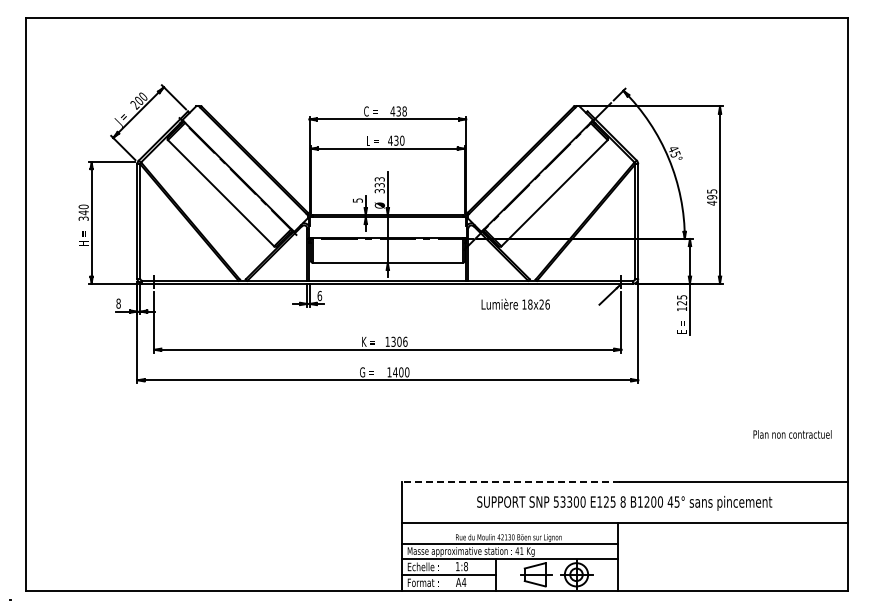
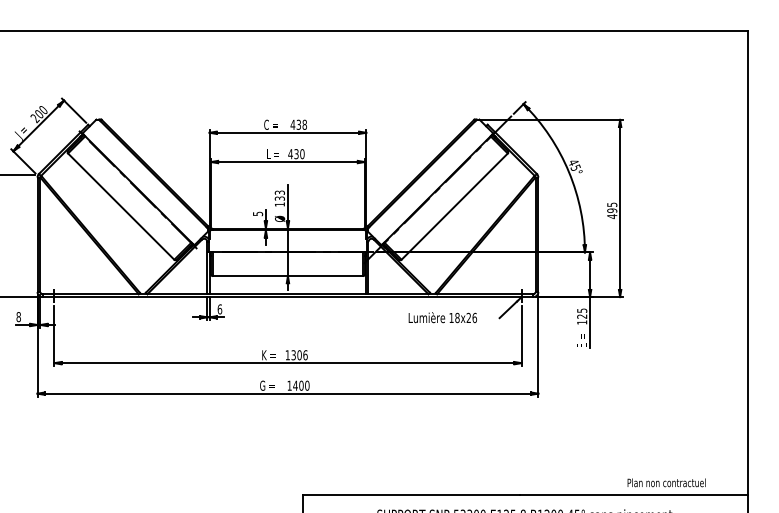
text: (379, 191) -> (279, 204), 333 -> 133
text: (515, 303) -> (442, 316), moved
text: (792, 434) -> (666, 482), moved
line: (511, 482) -> (411, 495), dashed -> solid

